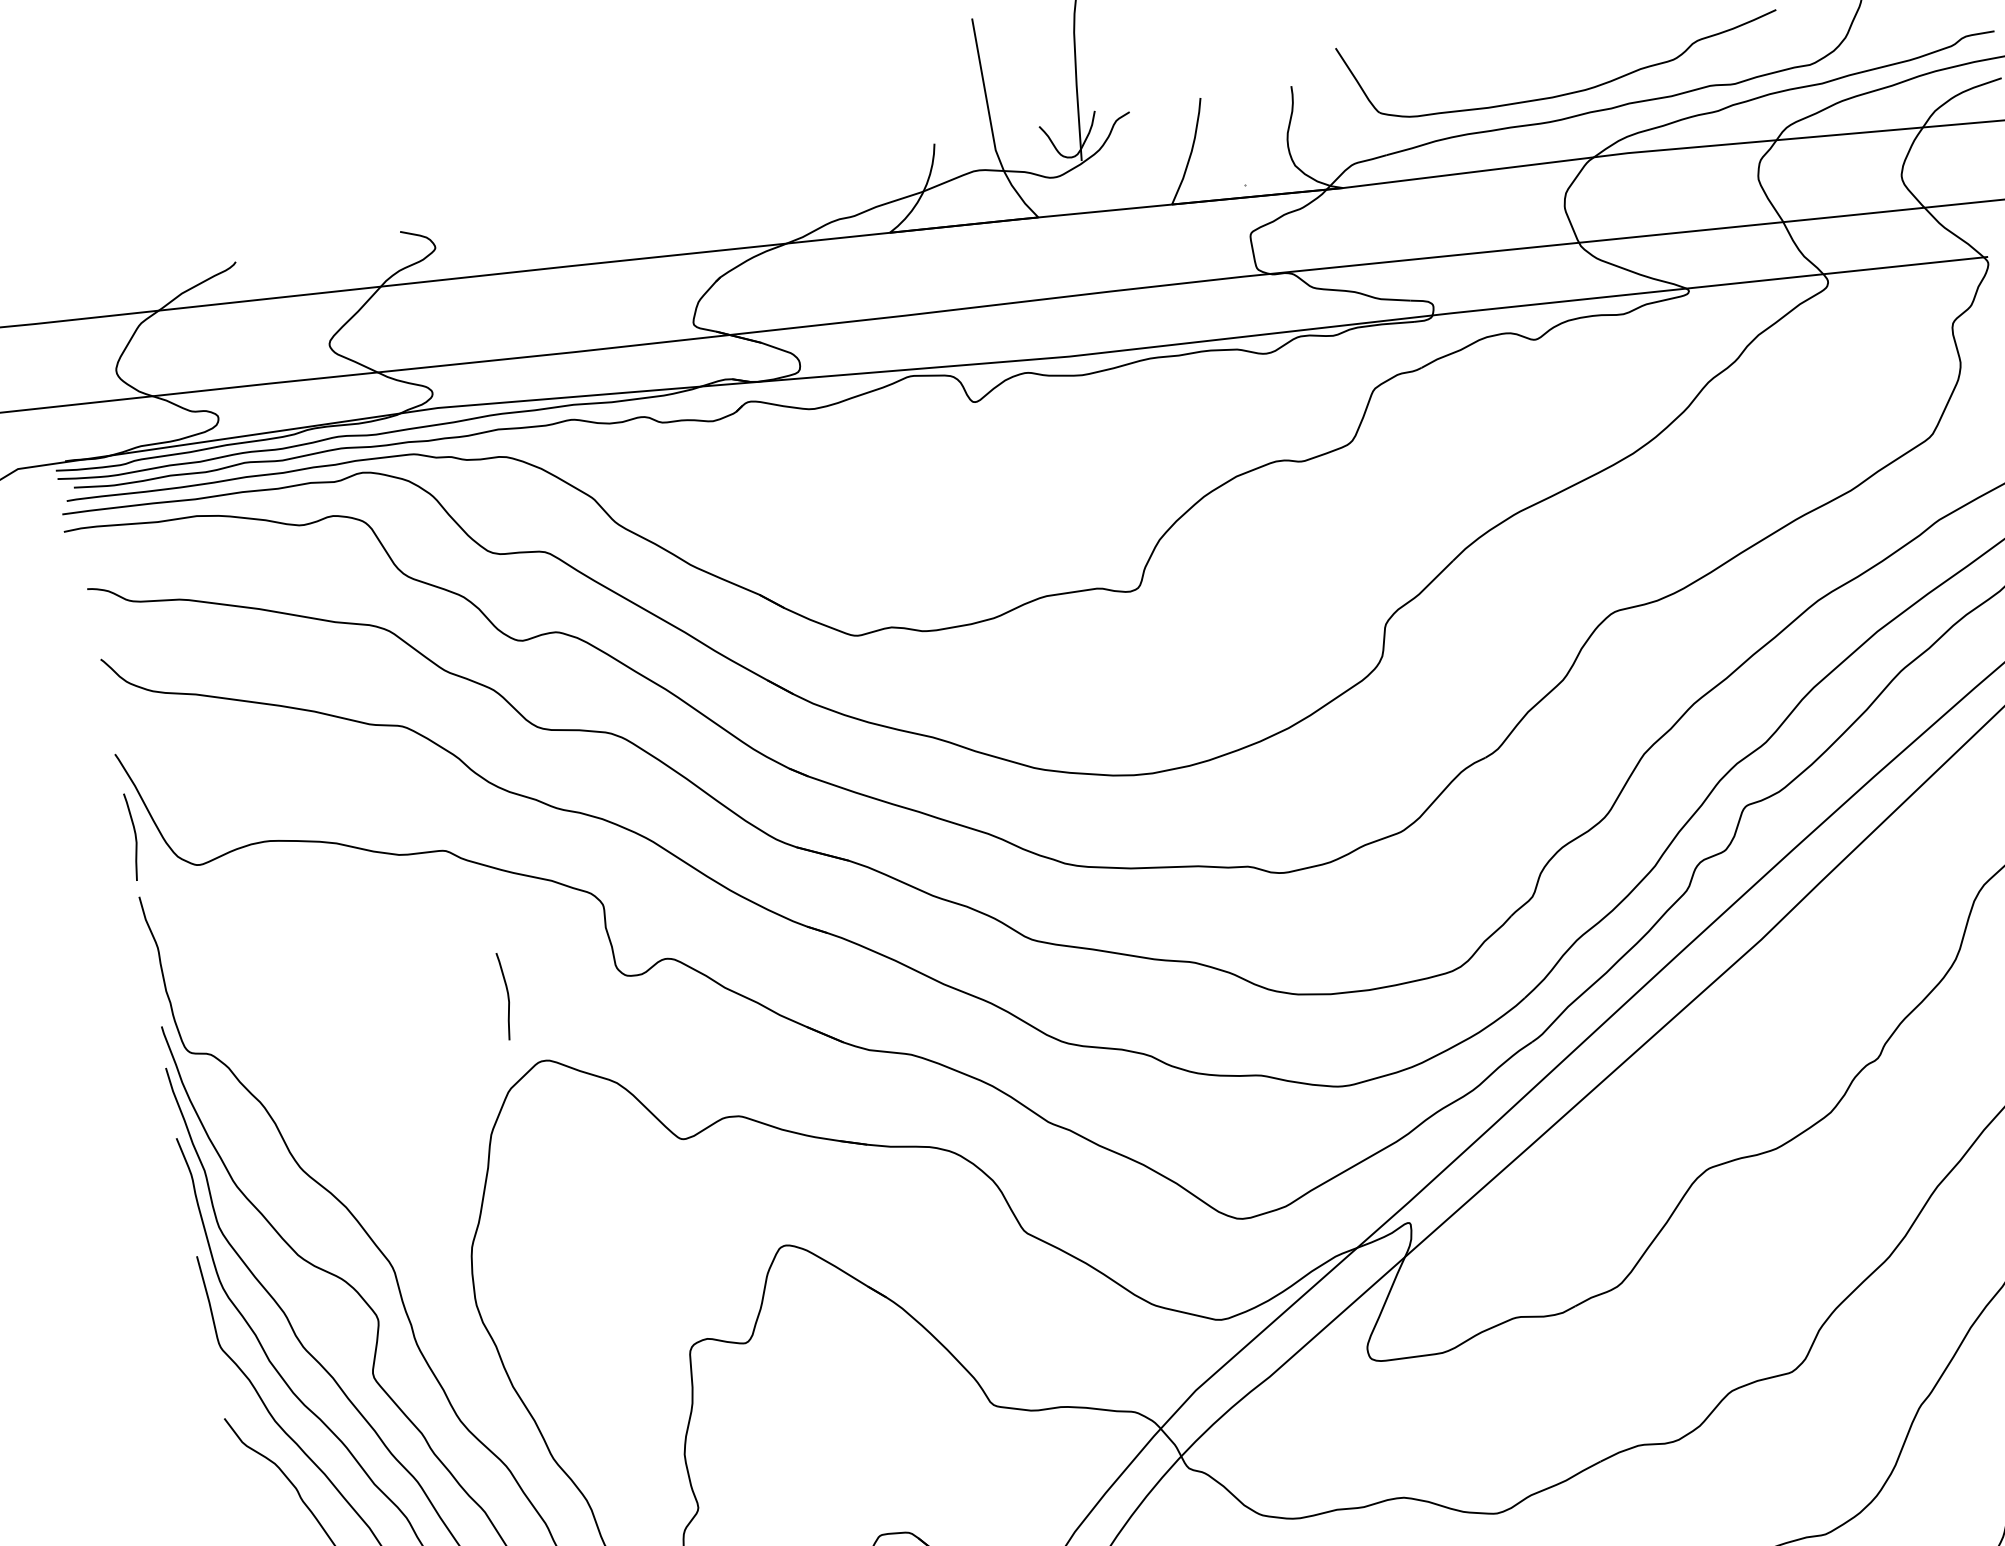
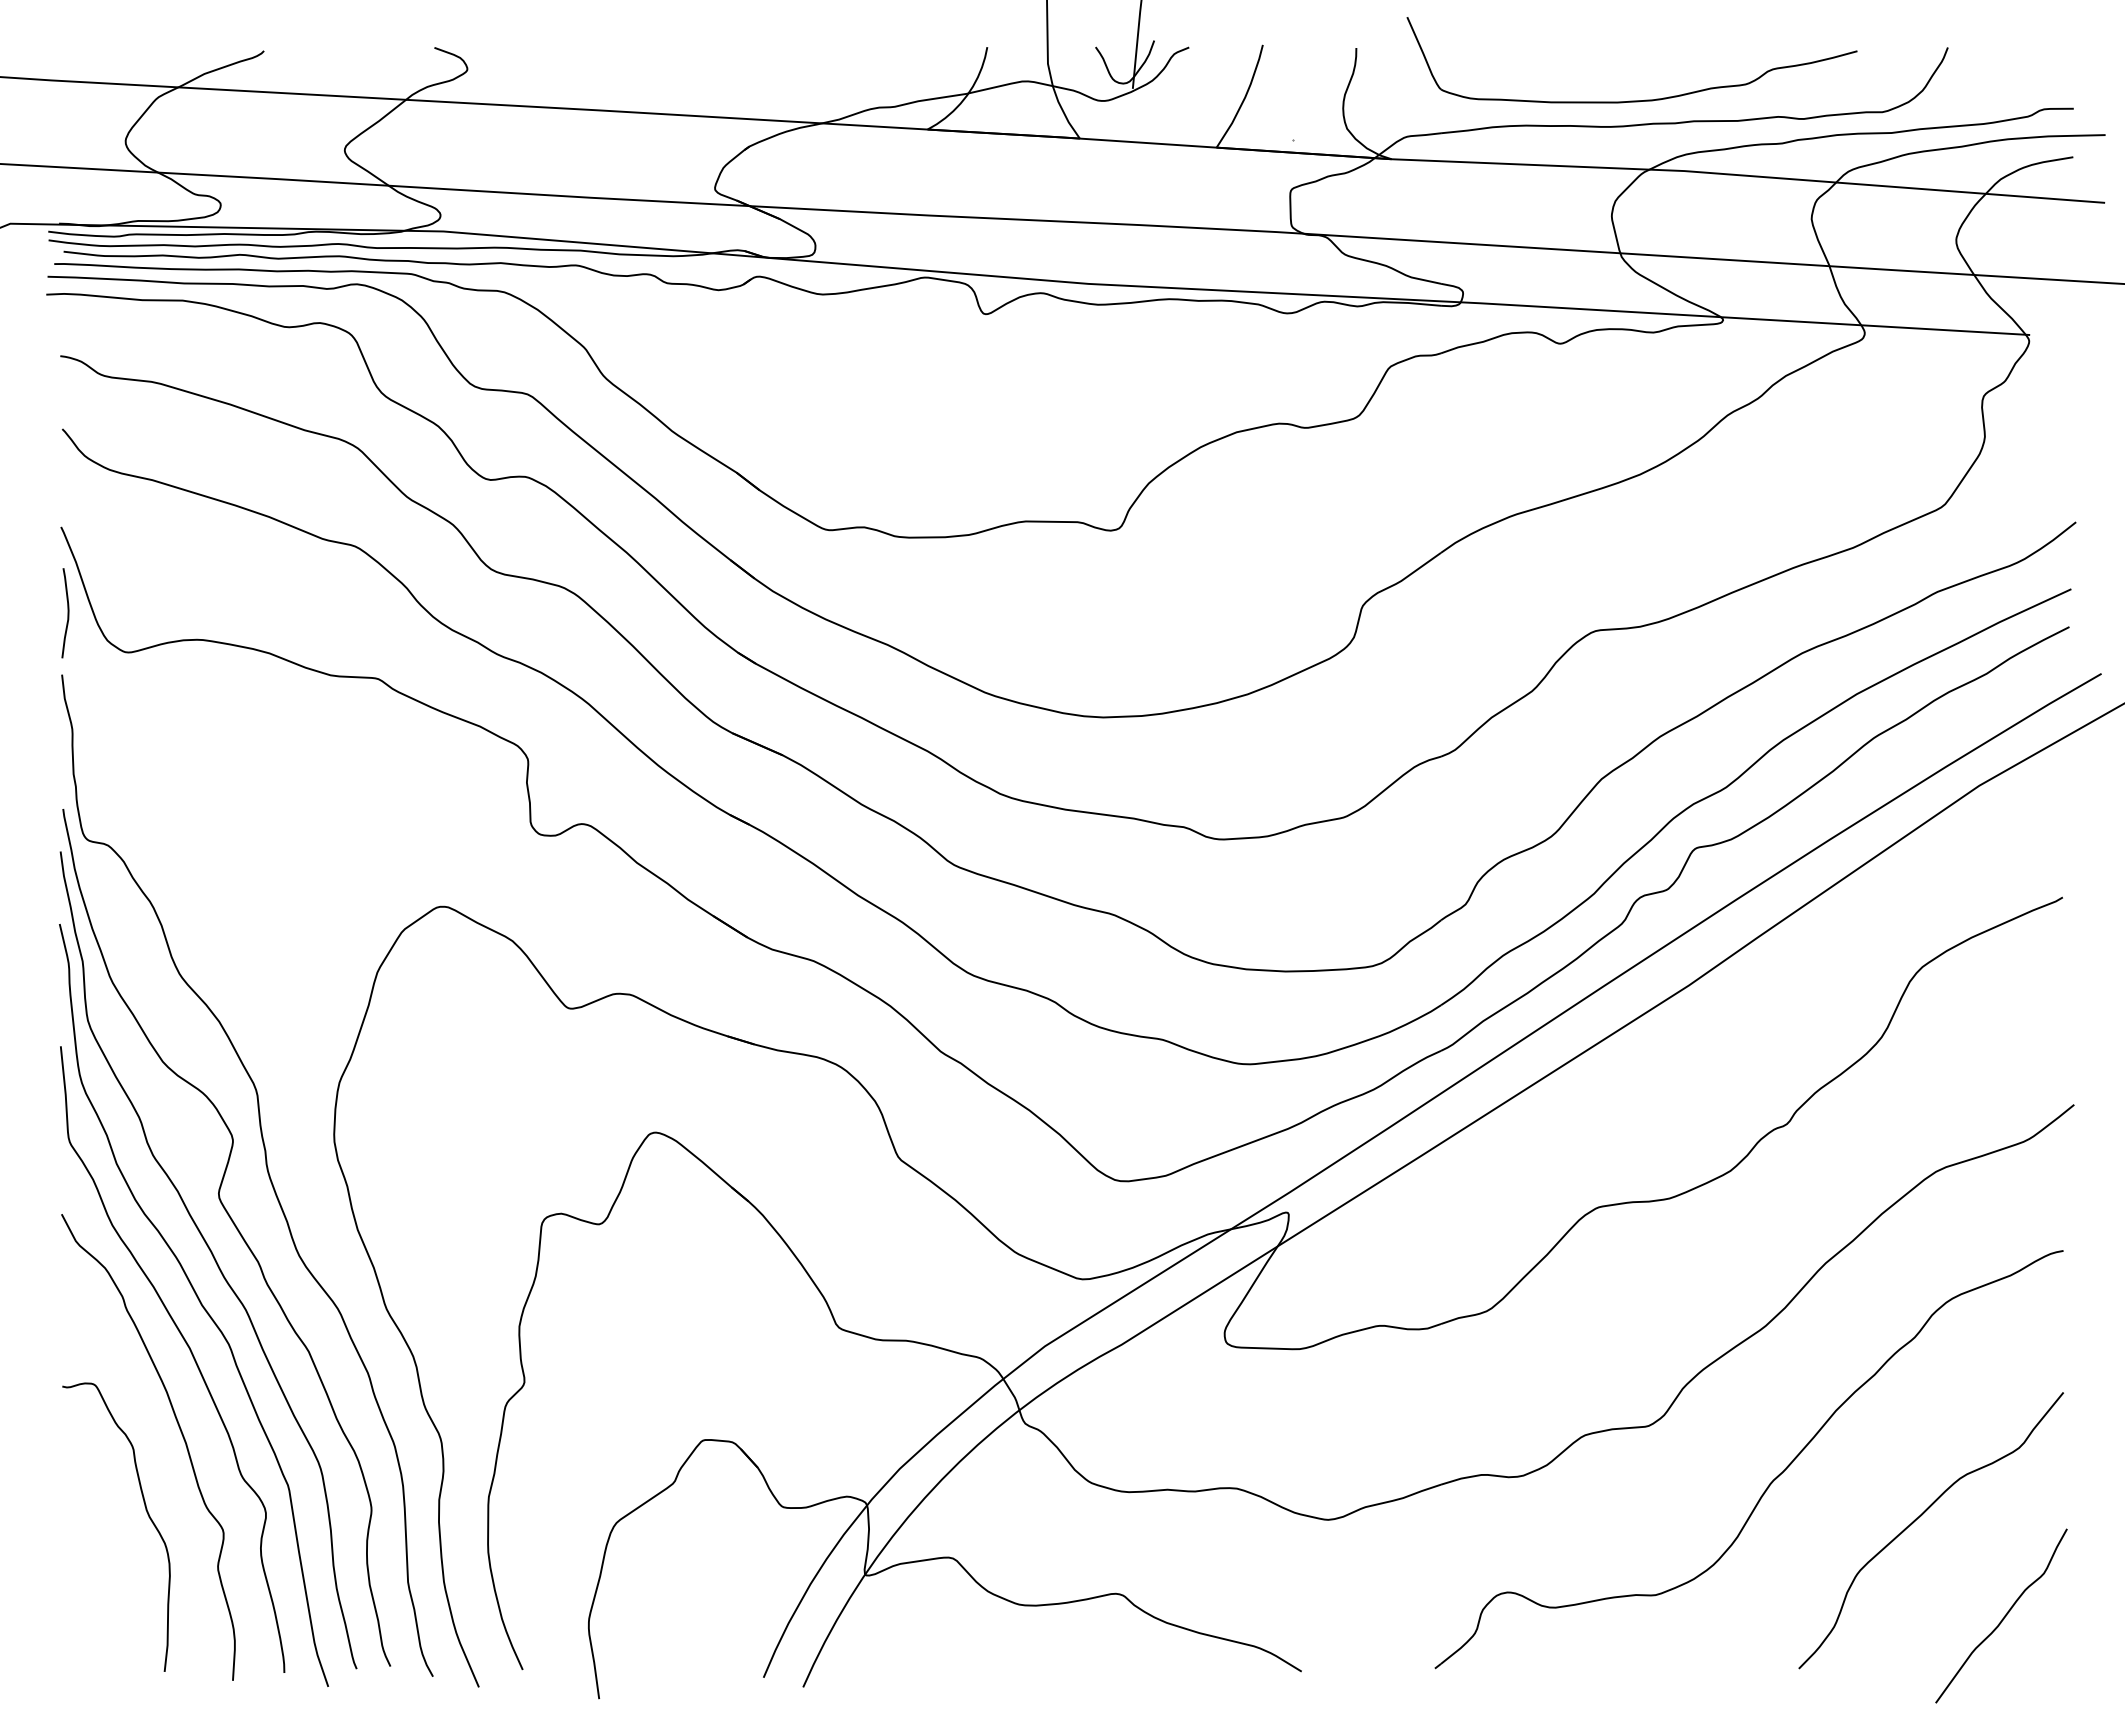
curve: (507, 996) -> (416, 835), removed

